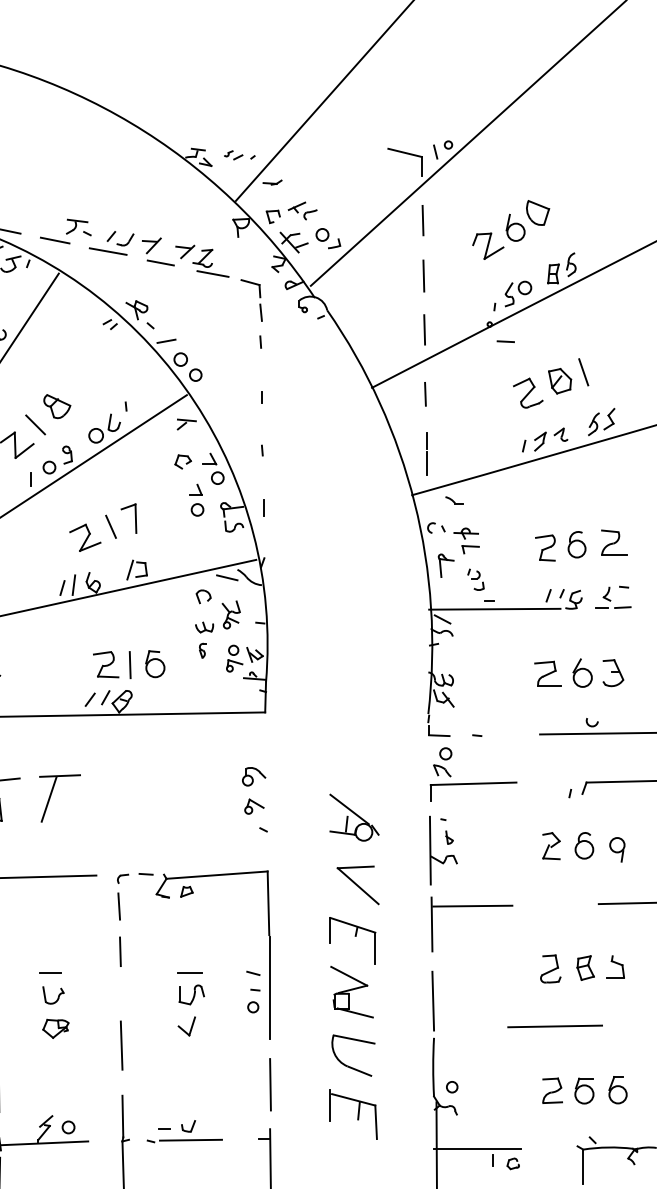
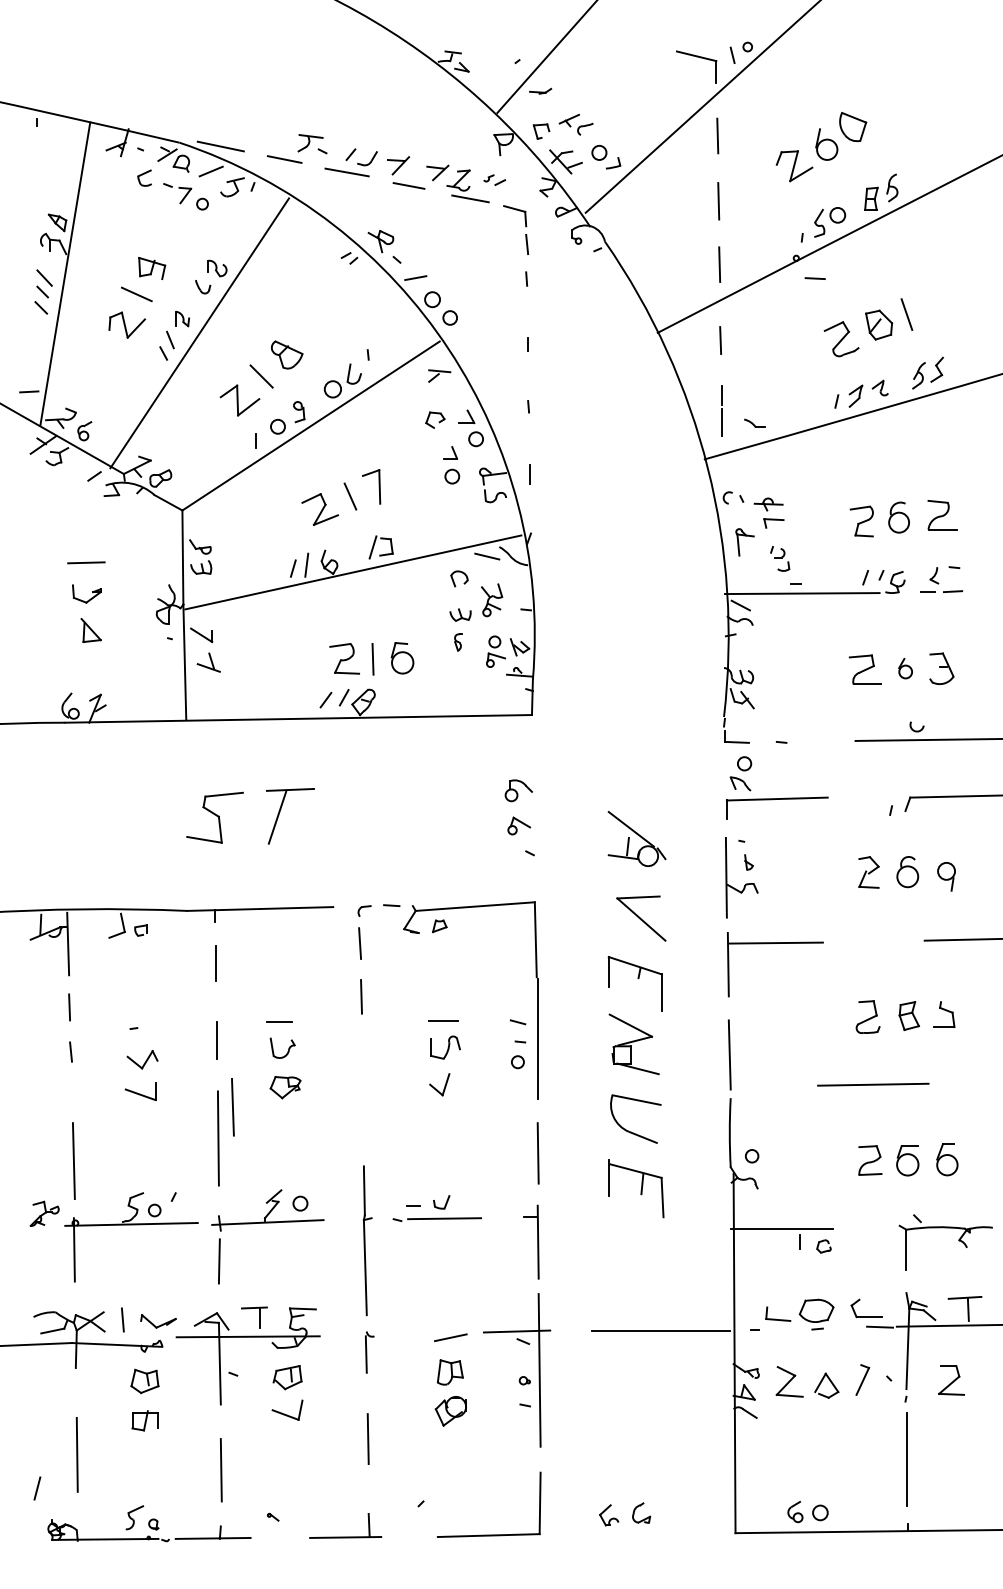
part: (233, 154) -> (494, 179), moved
part: (454, 499) -> (754, 422), moved
part: (582, 672) -> (905, 668), size x0.6
line: (121, 1045) -> (232, 1107), moved

